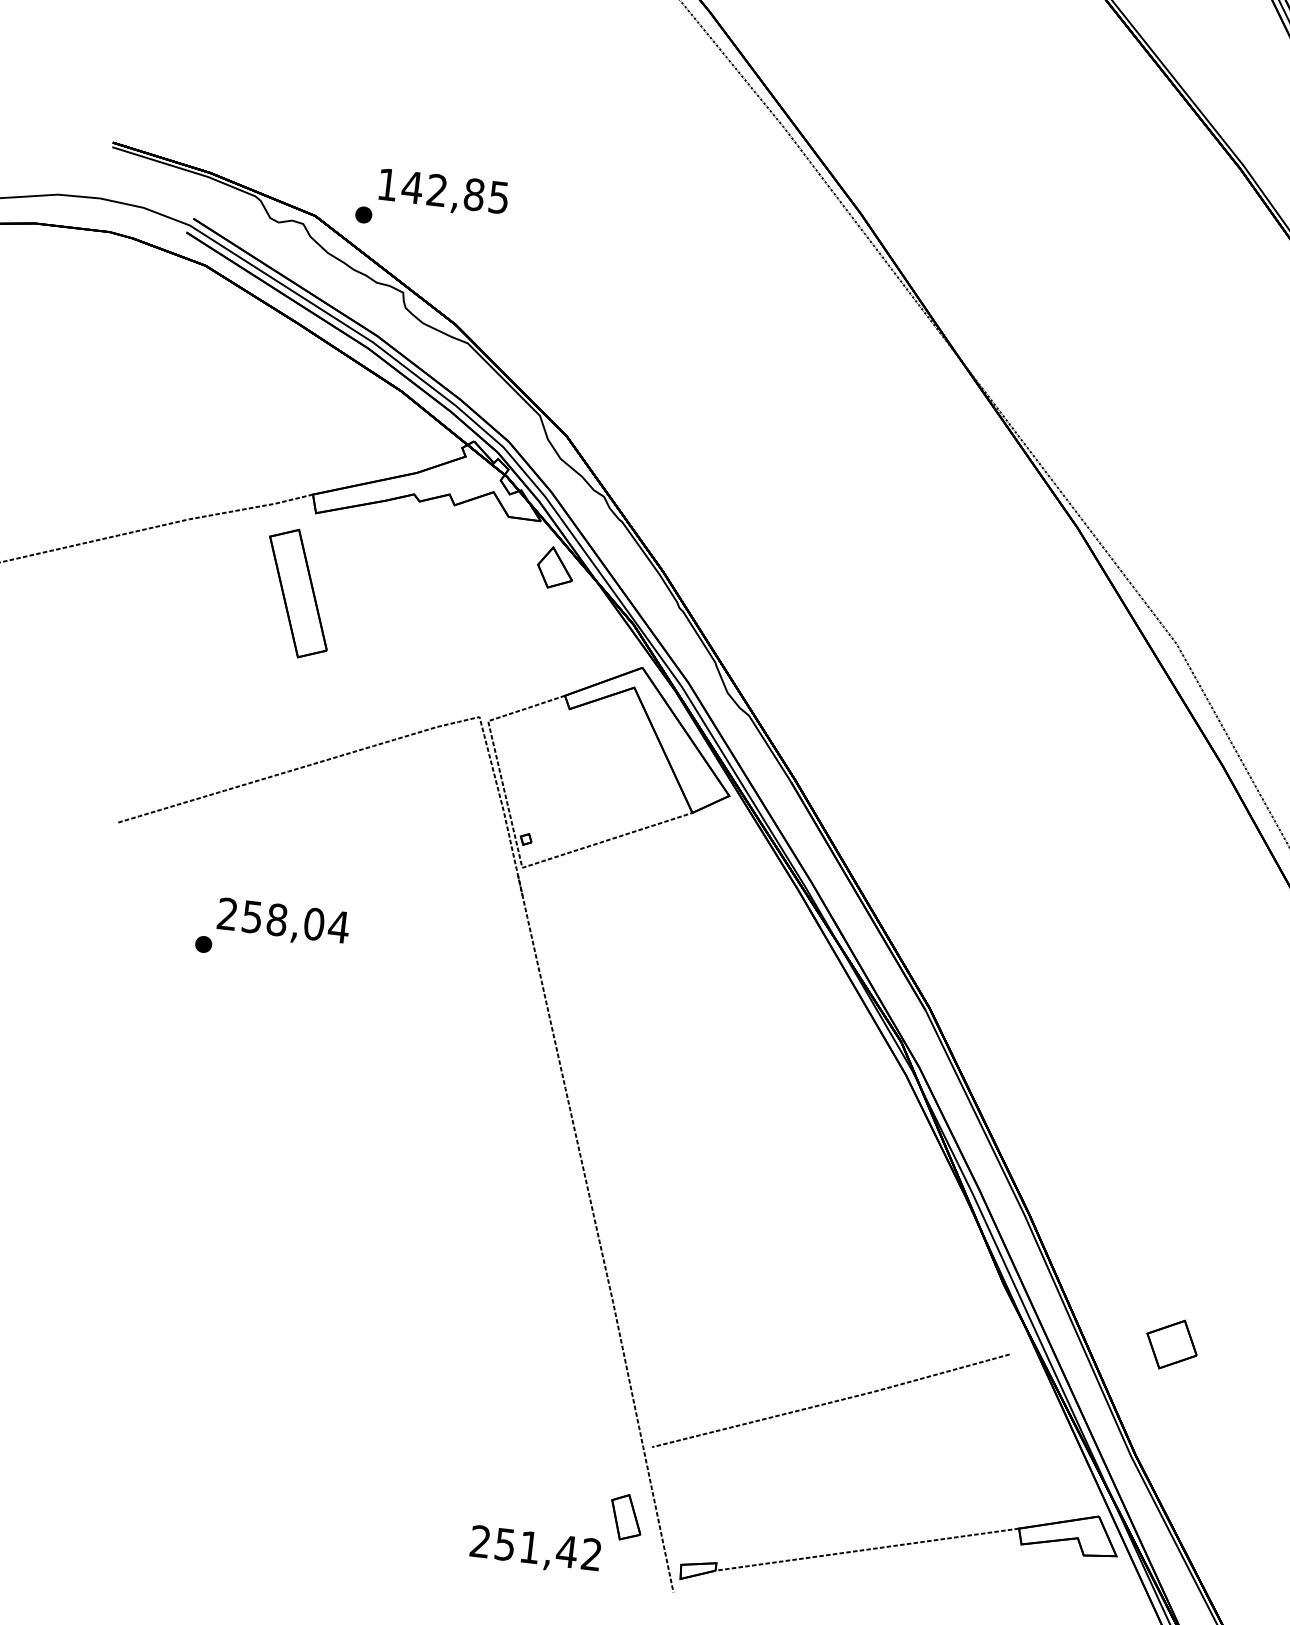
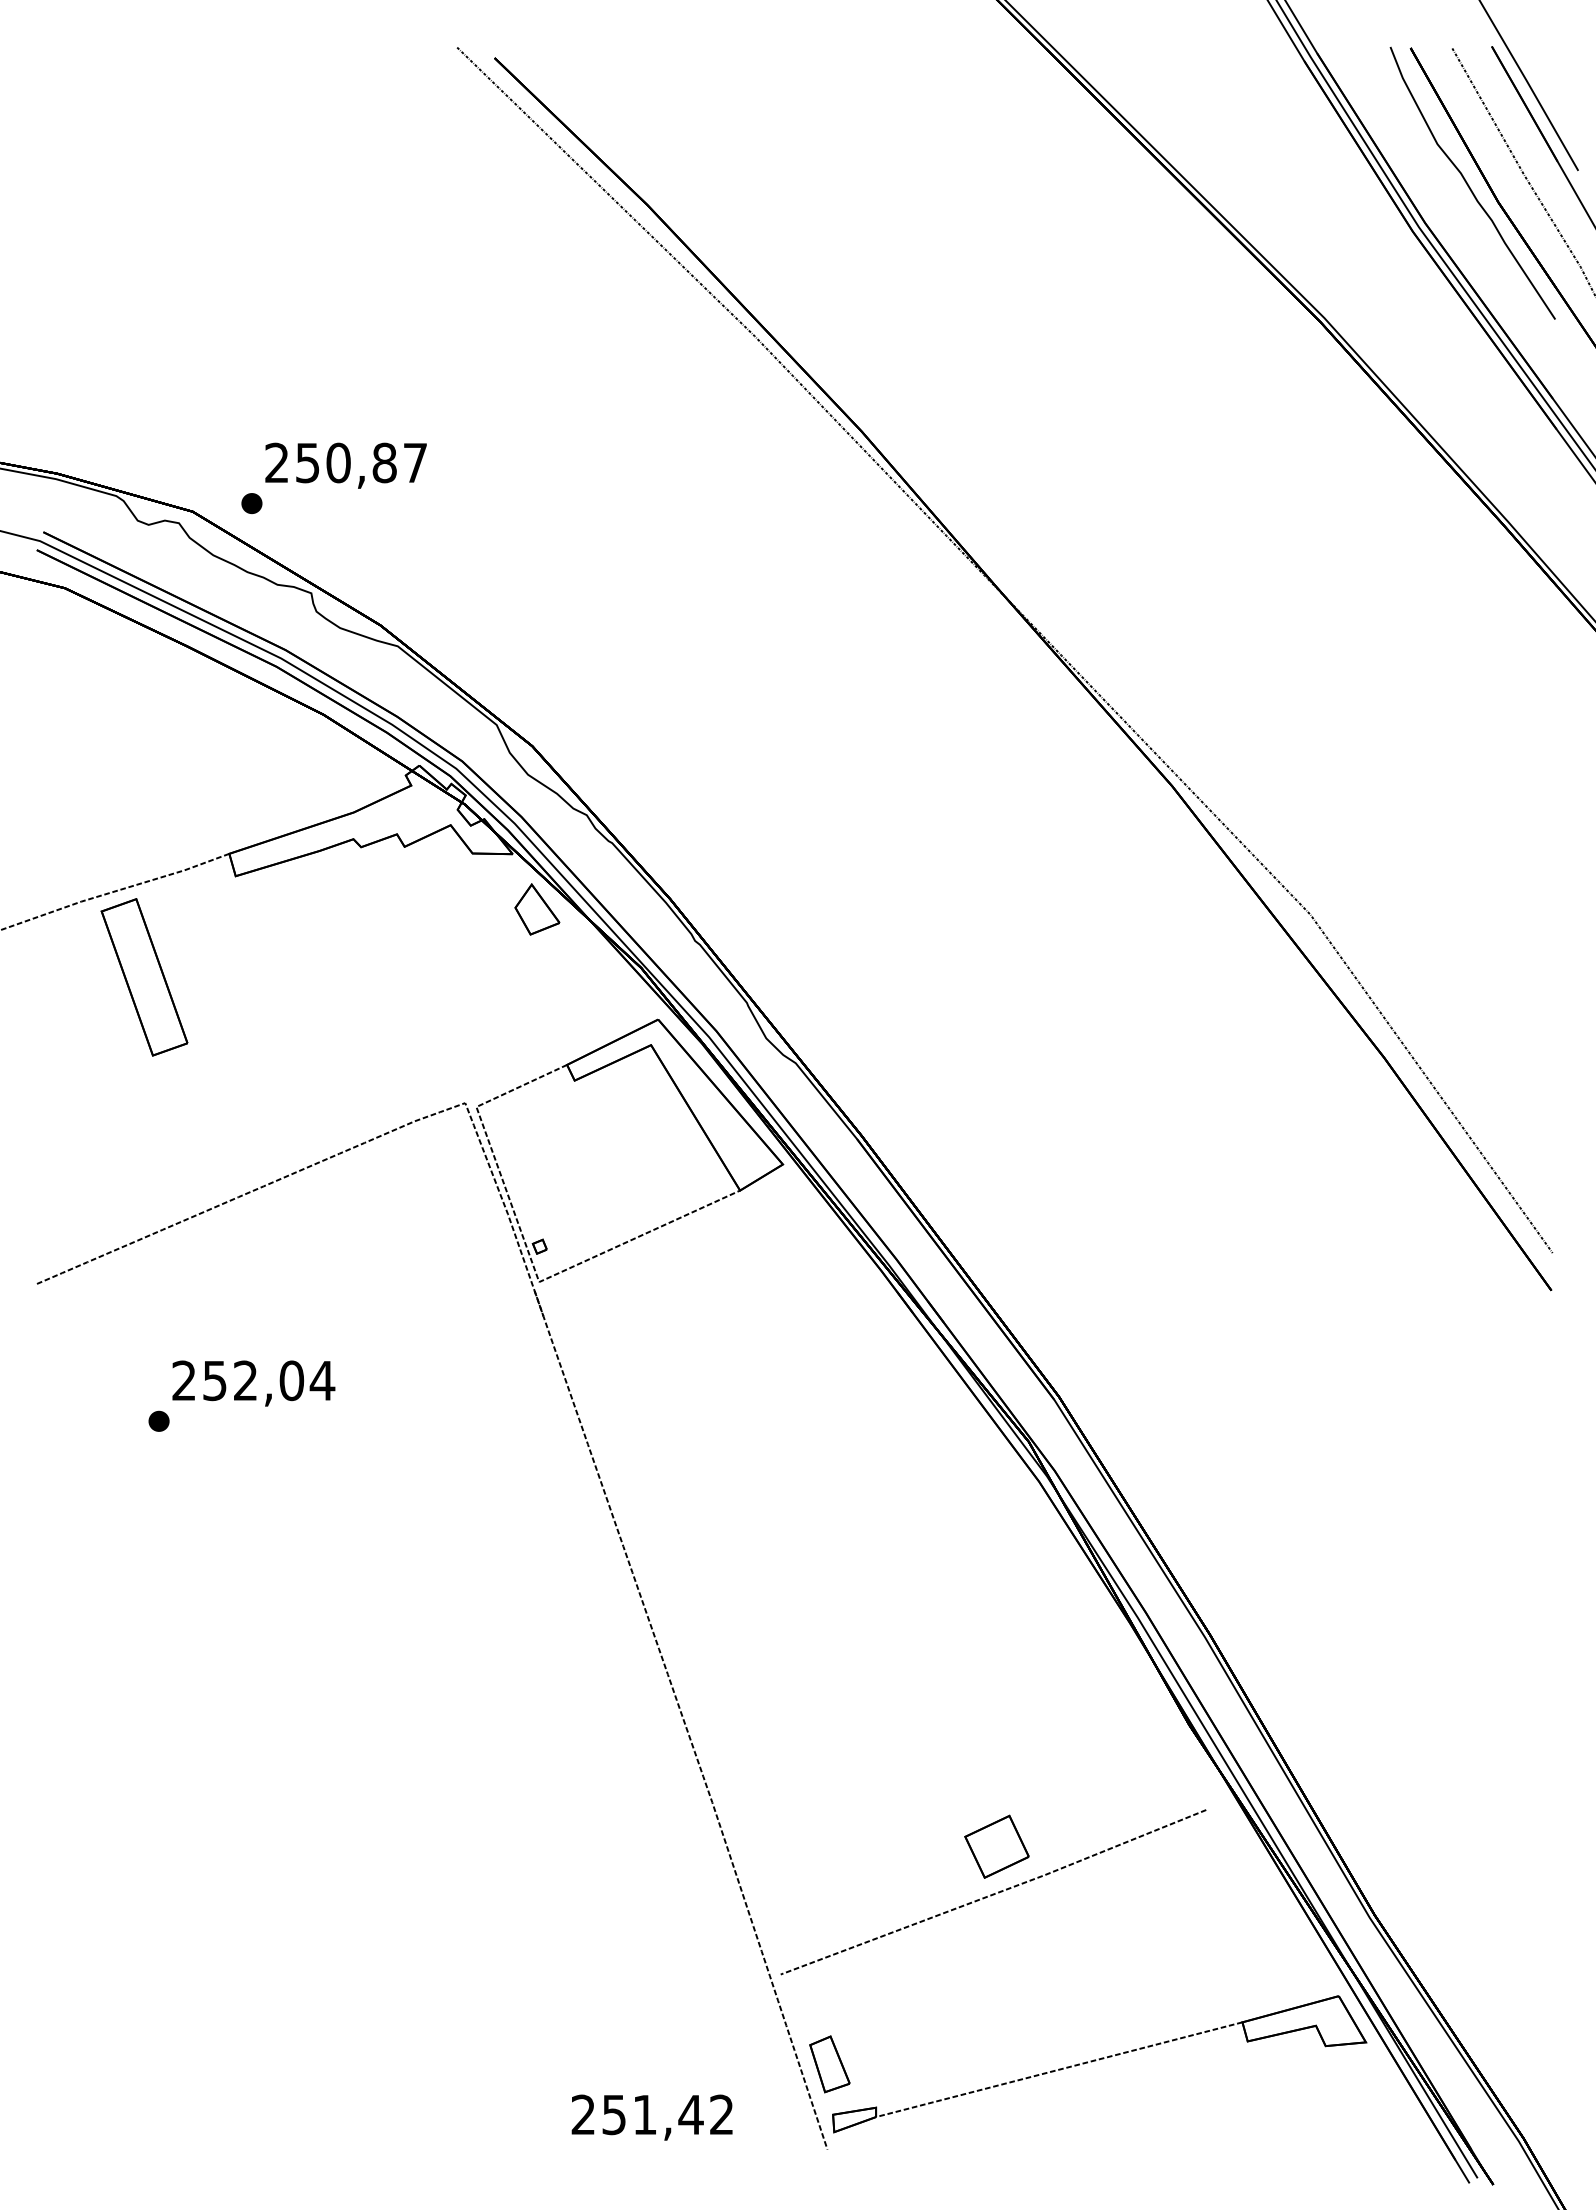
text: (442, 190) -> (345, 462), 142,85 -> 250,87
part: (298, 593) -> (144, 977), moved
text: (276, 919) -> (245, 1380), 258,04 -> 252,04
part: (1171, 1344) -> (996, 1846), moved
part: (625, 1517) -> (829, 2064), moved

